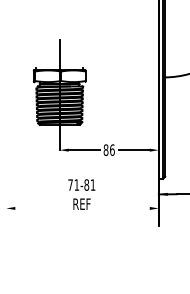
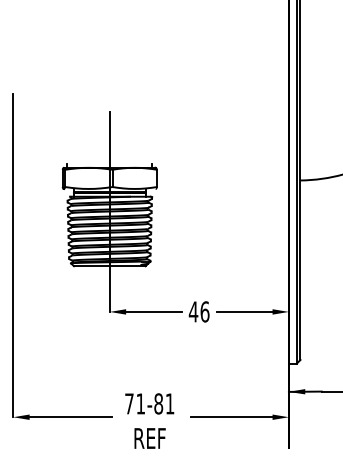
line: (6, 118) -> (13, 254), added
text: (105, 149) -> (192, 310), 86 -> 46
text: (81, 194) -> (149, 420), moved
line: (37, 208) -> (69, 417), added
line: (126, 208) -> (230, 417), added

